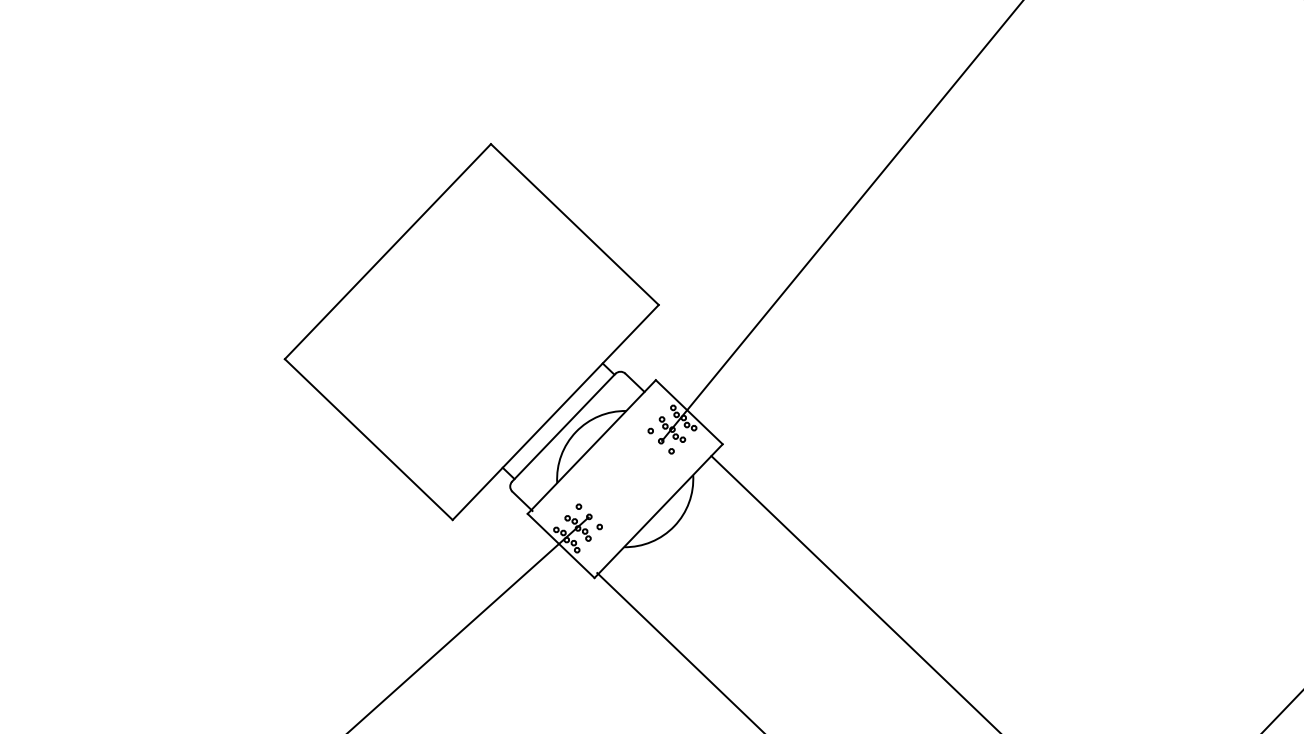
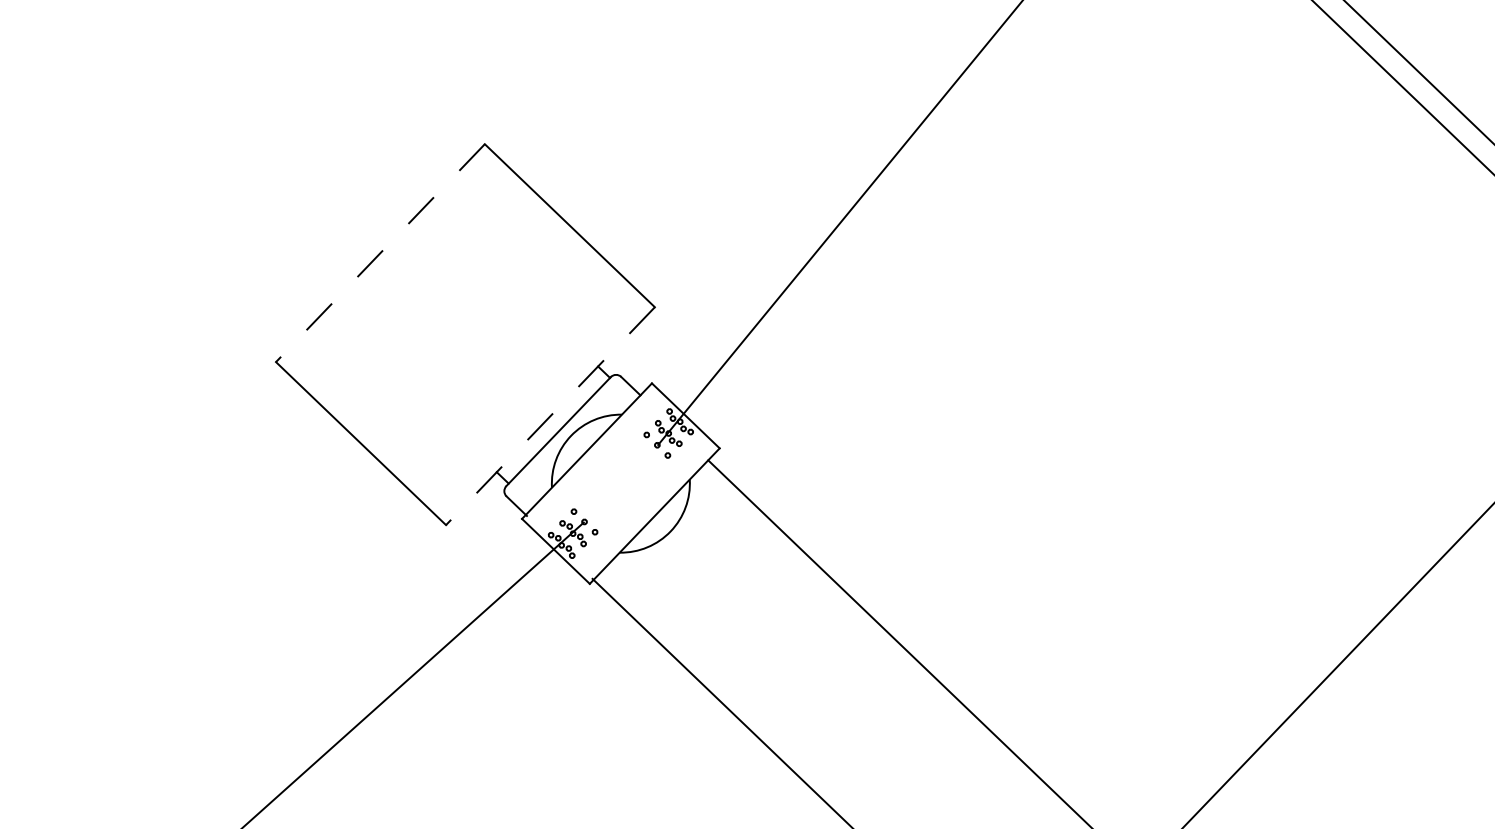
line: (388, 251) -> (380, 253), solid -> dashed
line: (555, 412) -> (550, 416), solid -> dashed

